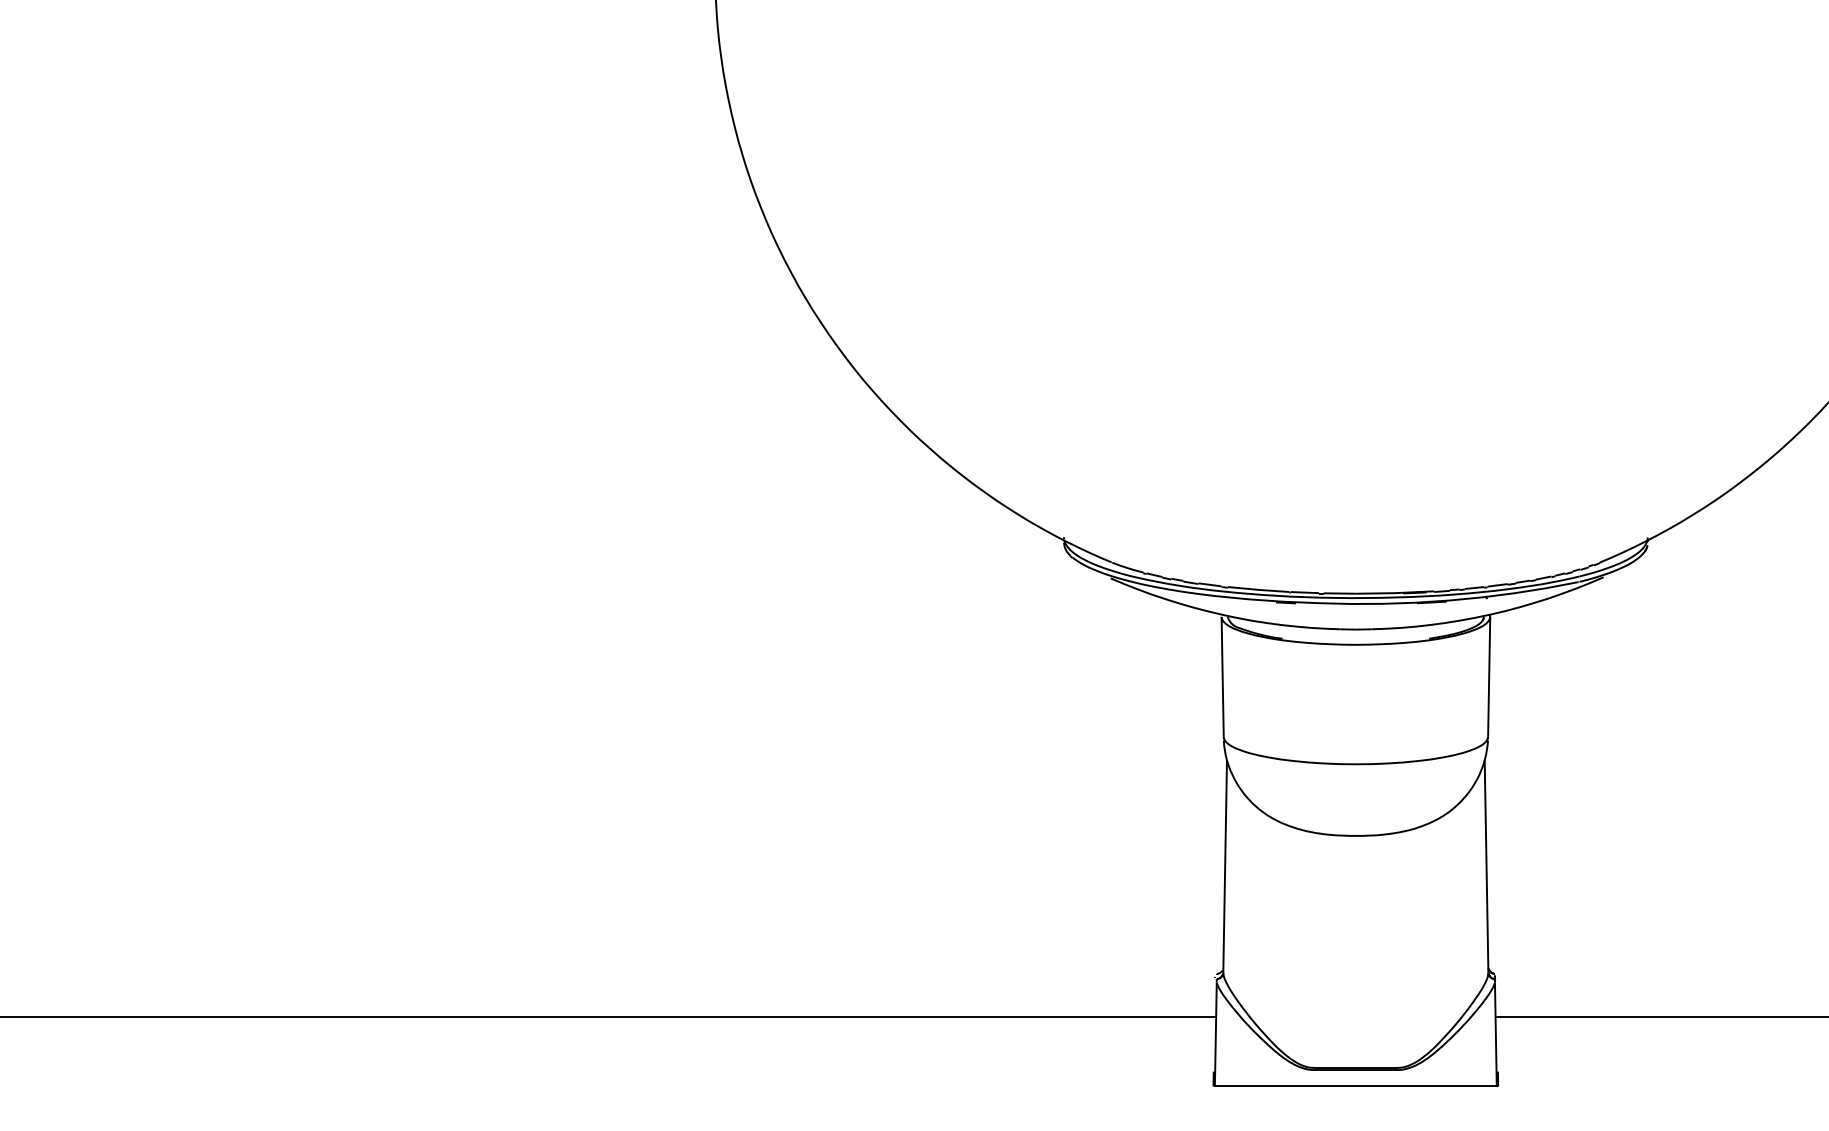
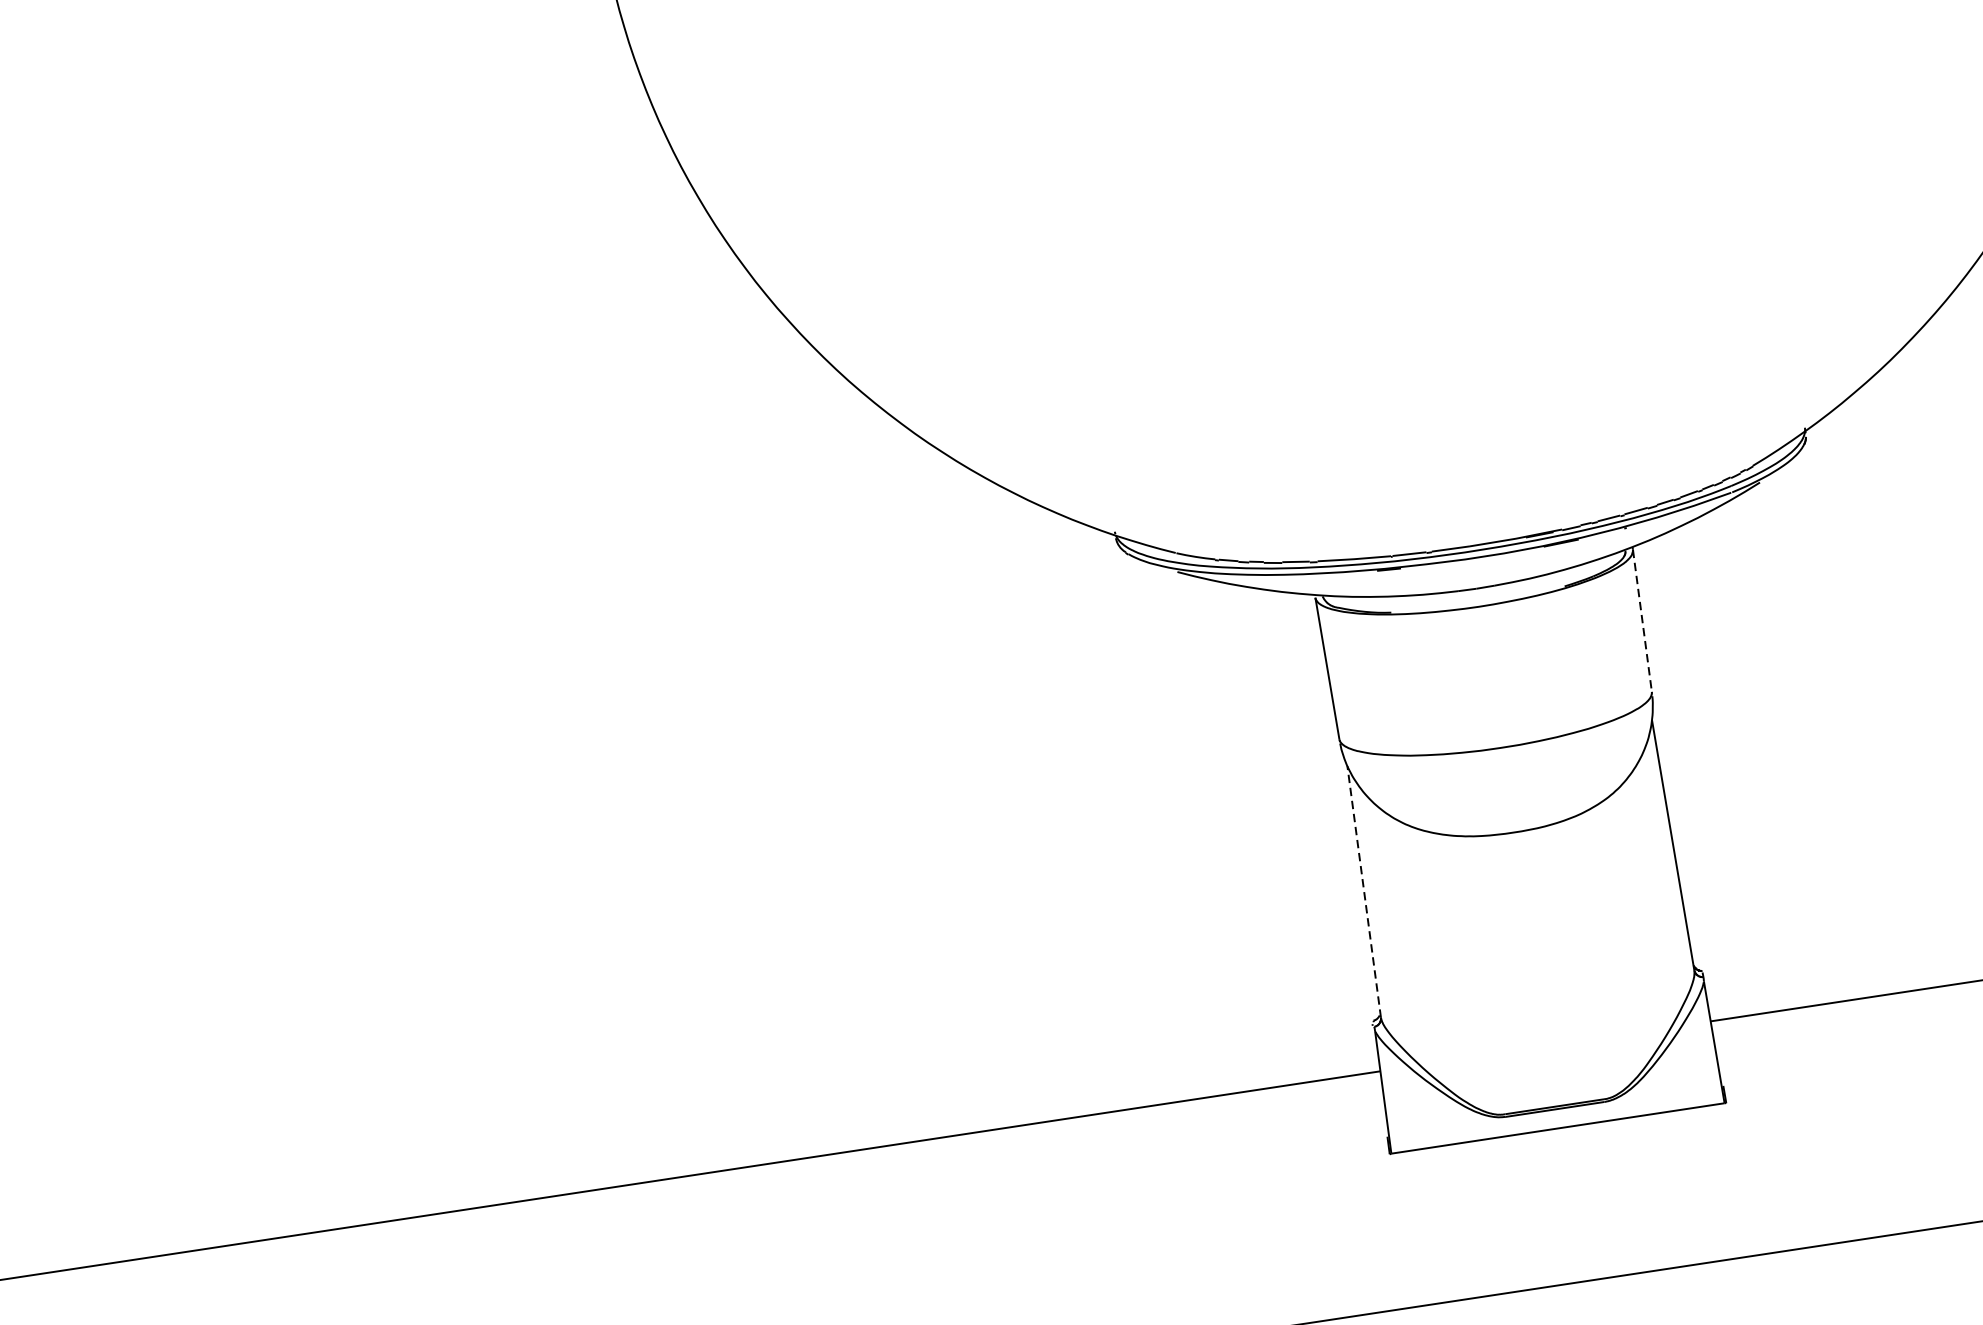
line: (1489, 676) -> (1642, 620), solid -> dashed
line: (1225, 865) -> (1364, 890), solid -> dashed

